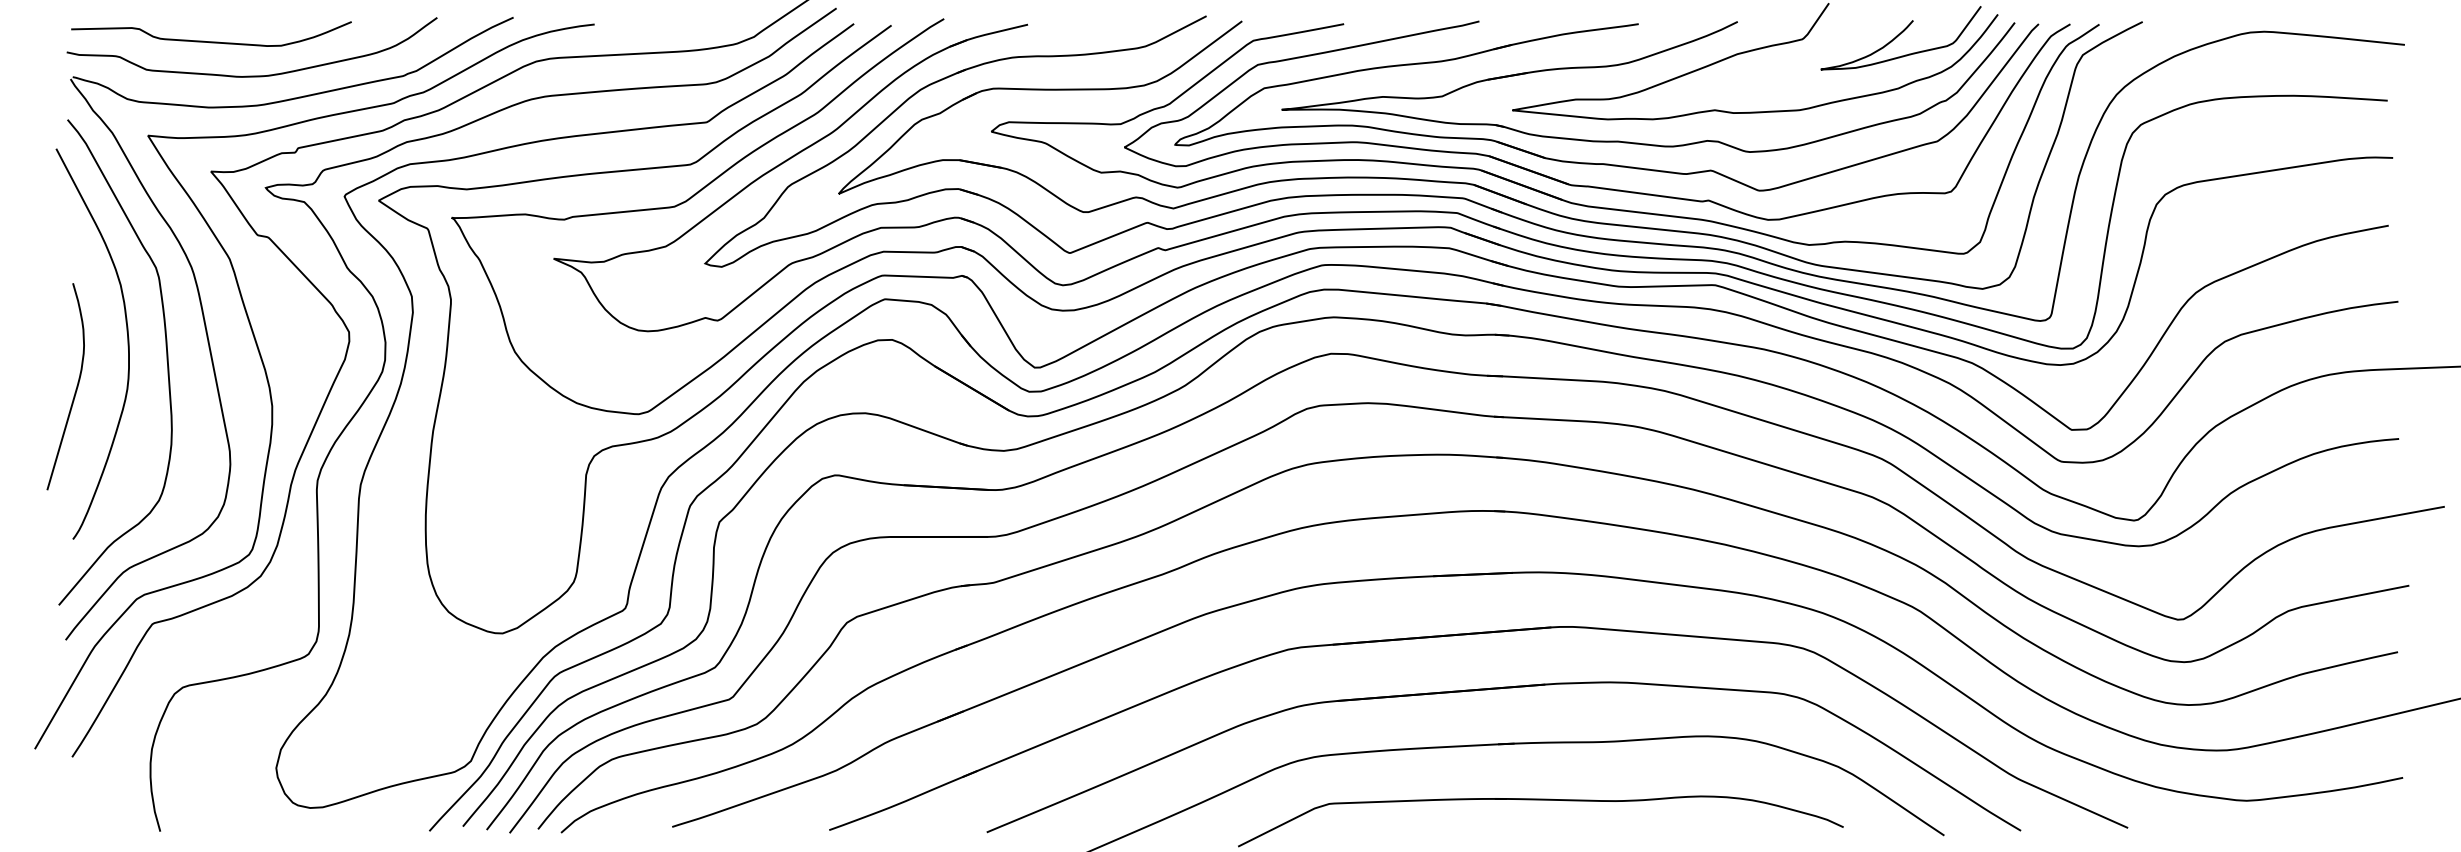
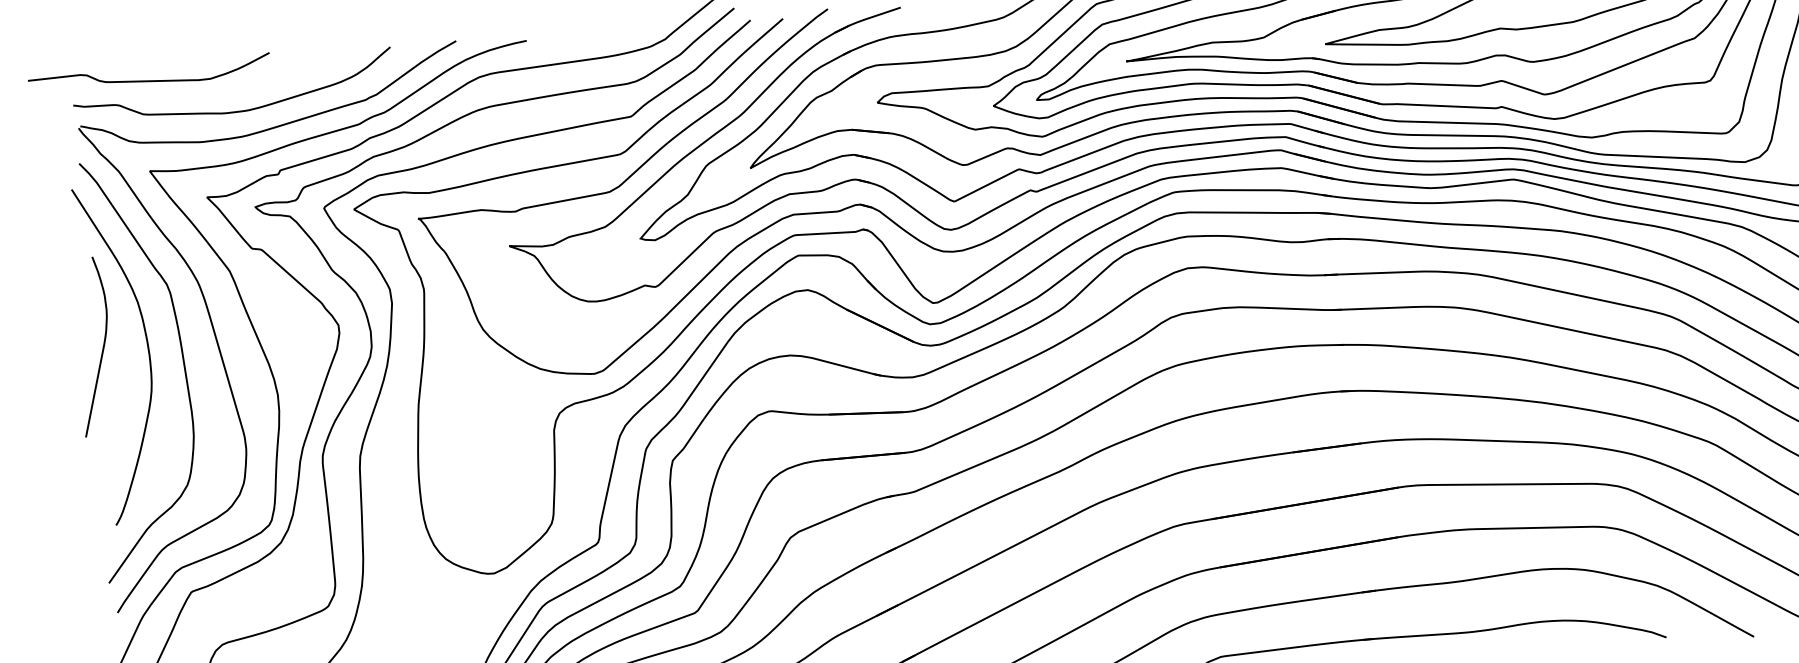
curve: (211, 41) -> (149, 80), moved
curve: (75, 389) -> (102, 348), moved

